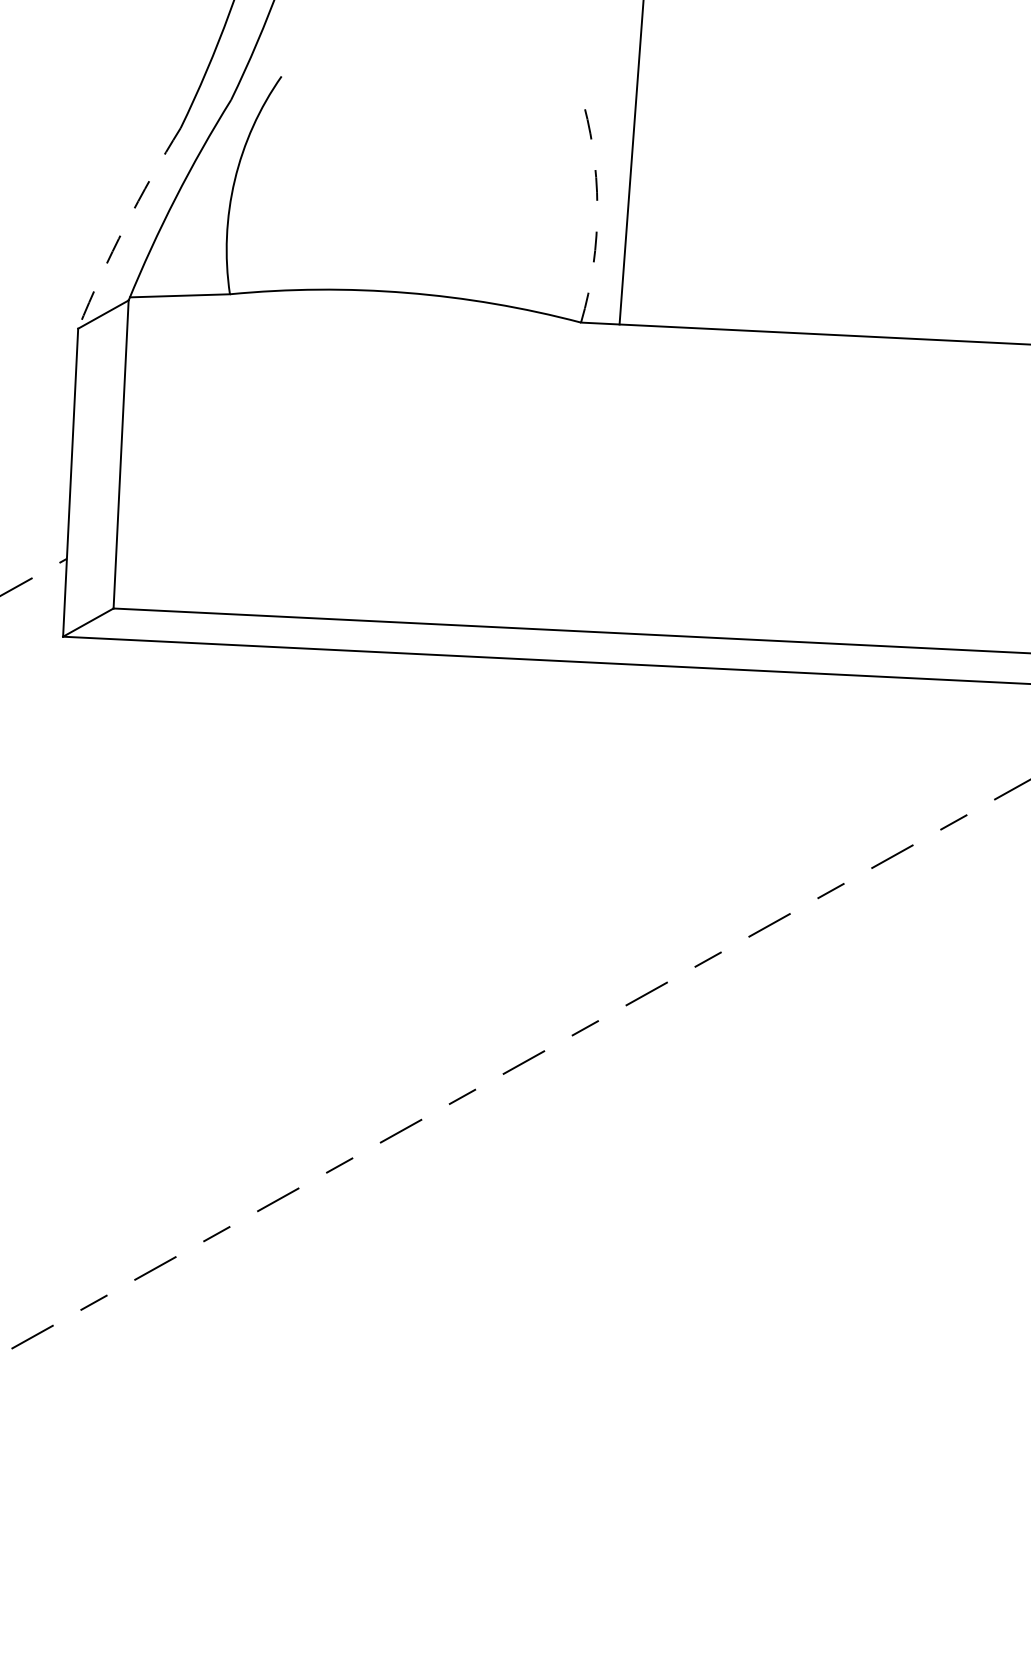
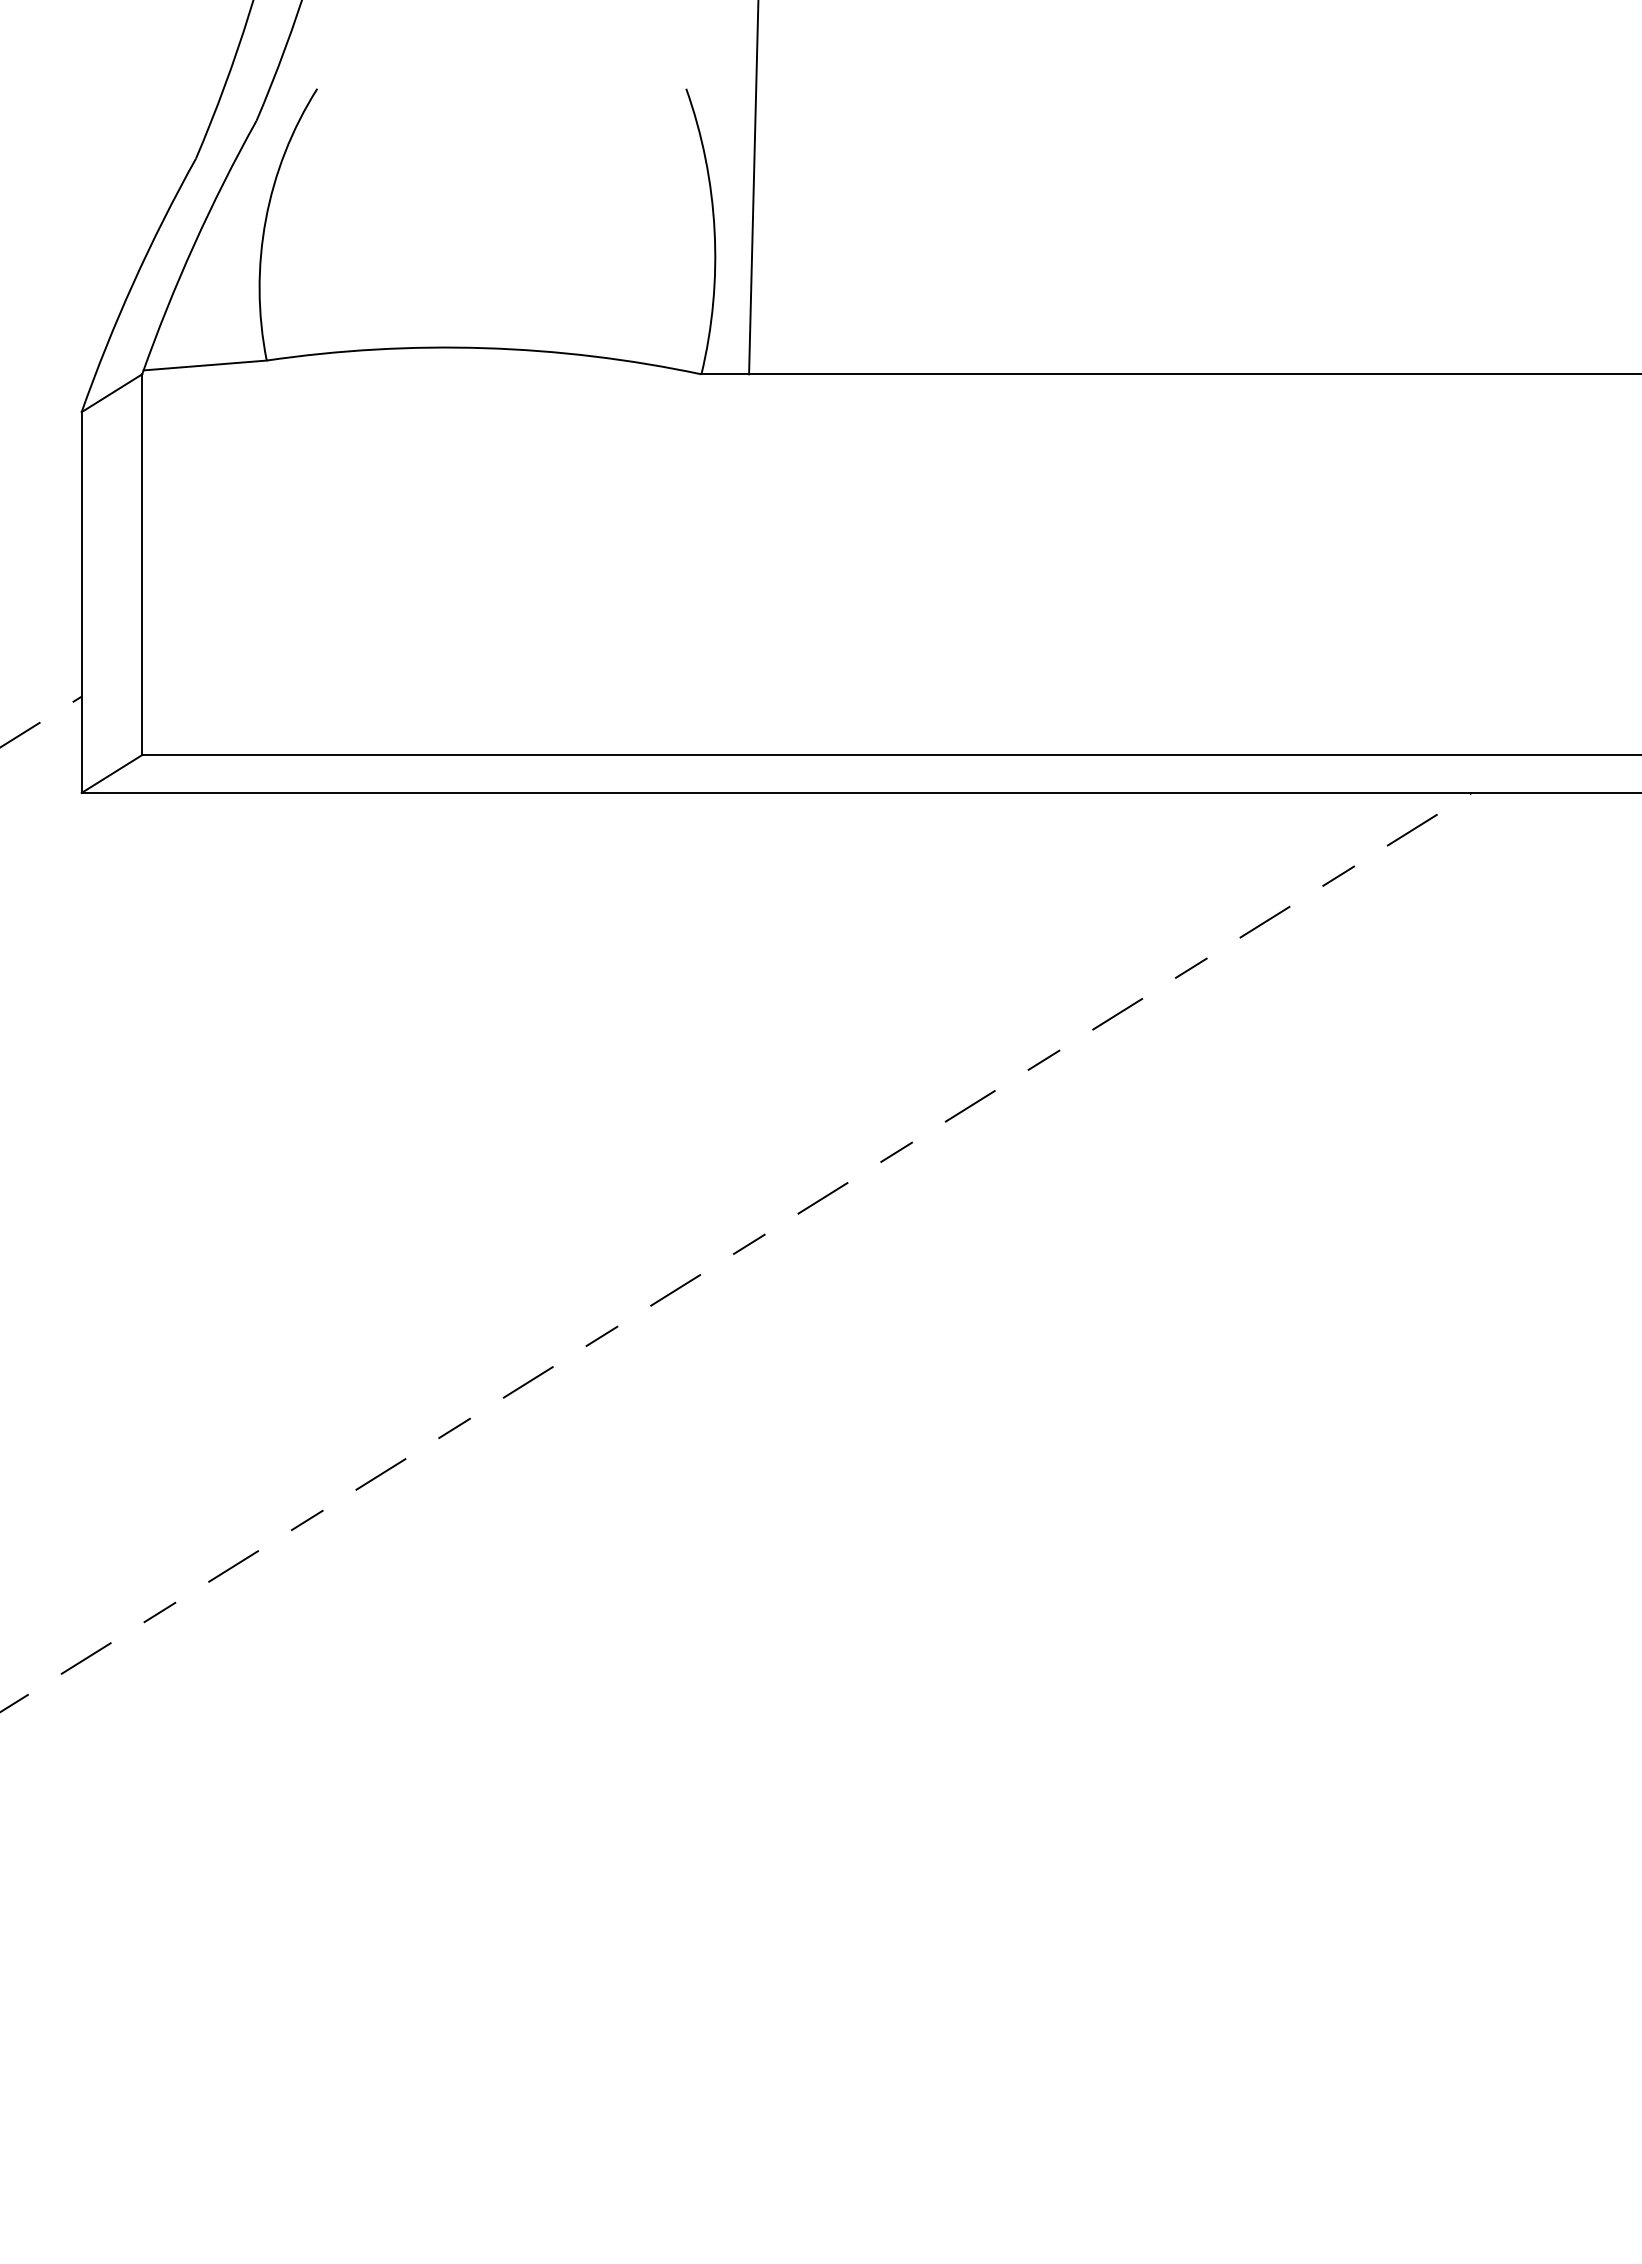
arc: (597, 206) -> (714, 230), dashed -> solid
arc: (125, 225) -> (133, 282), dashed -> solid

